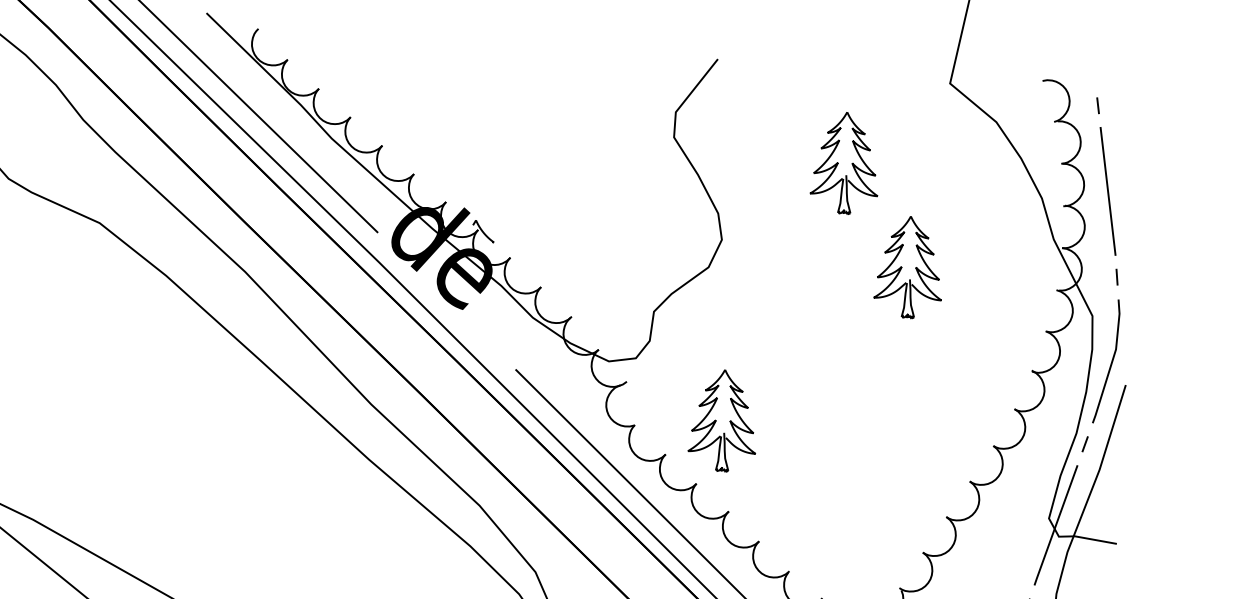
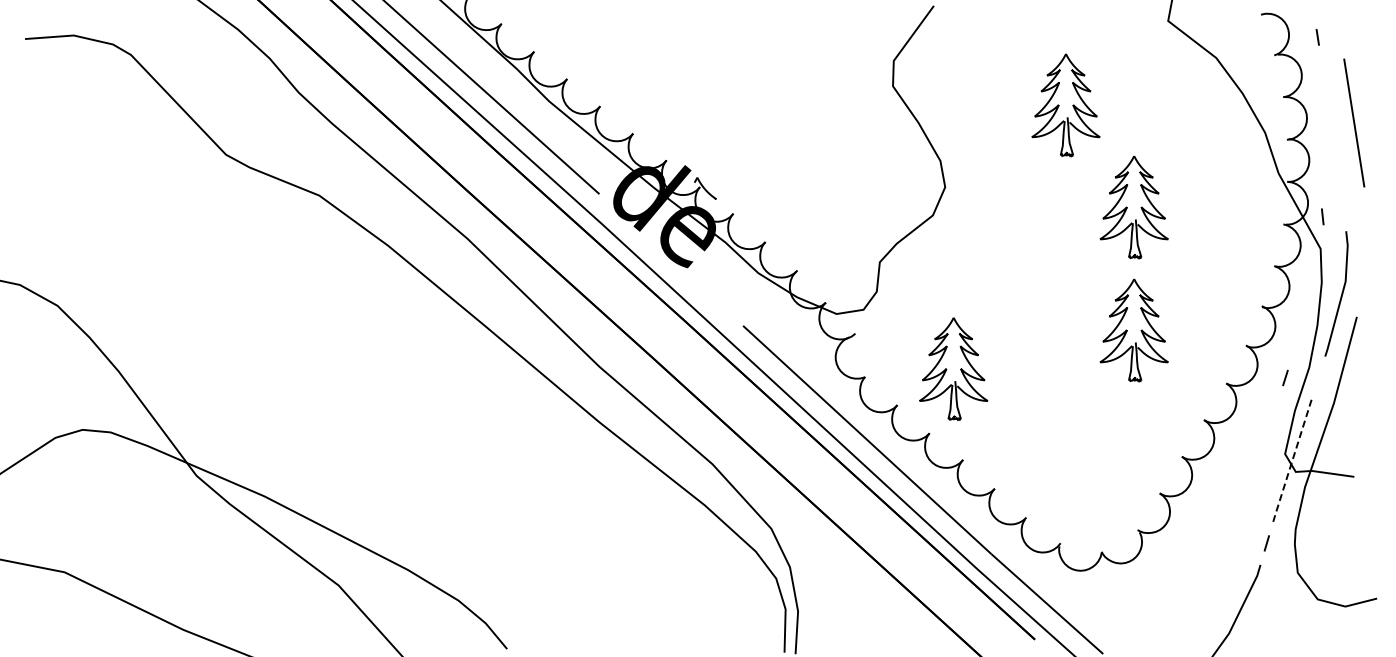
line: (1108, 190) -> (1354, 122), moved
line: (1116, 276) -> (1322, 216), moved
part: (903, 389) -> (1133, 330), added
line: (1085, 443) -> (1285, 377), moved
line: (1056, 525) -> (1292, 460), solid -> dashed

